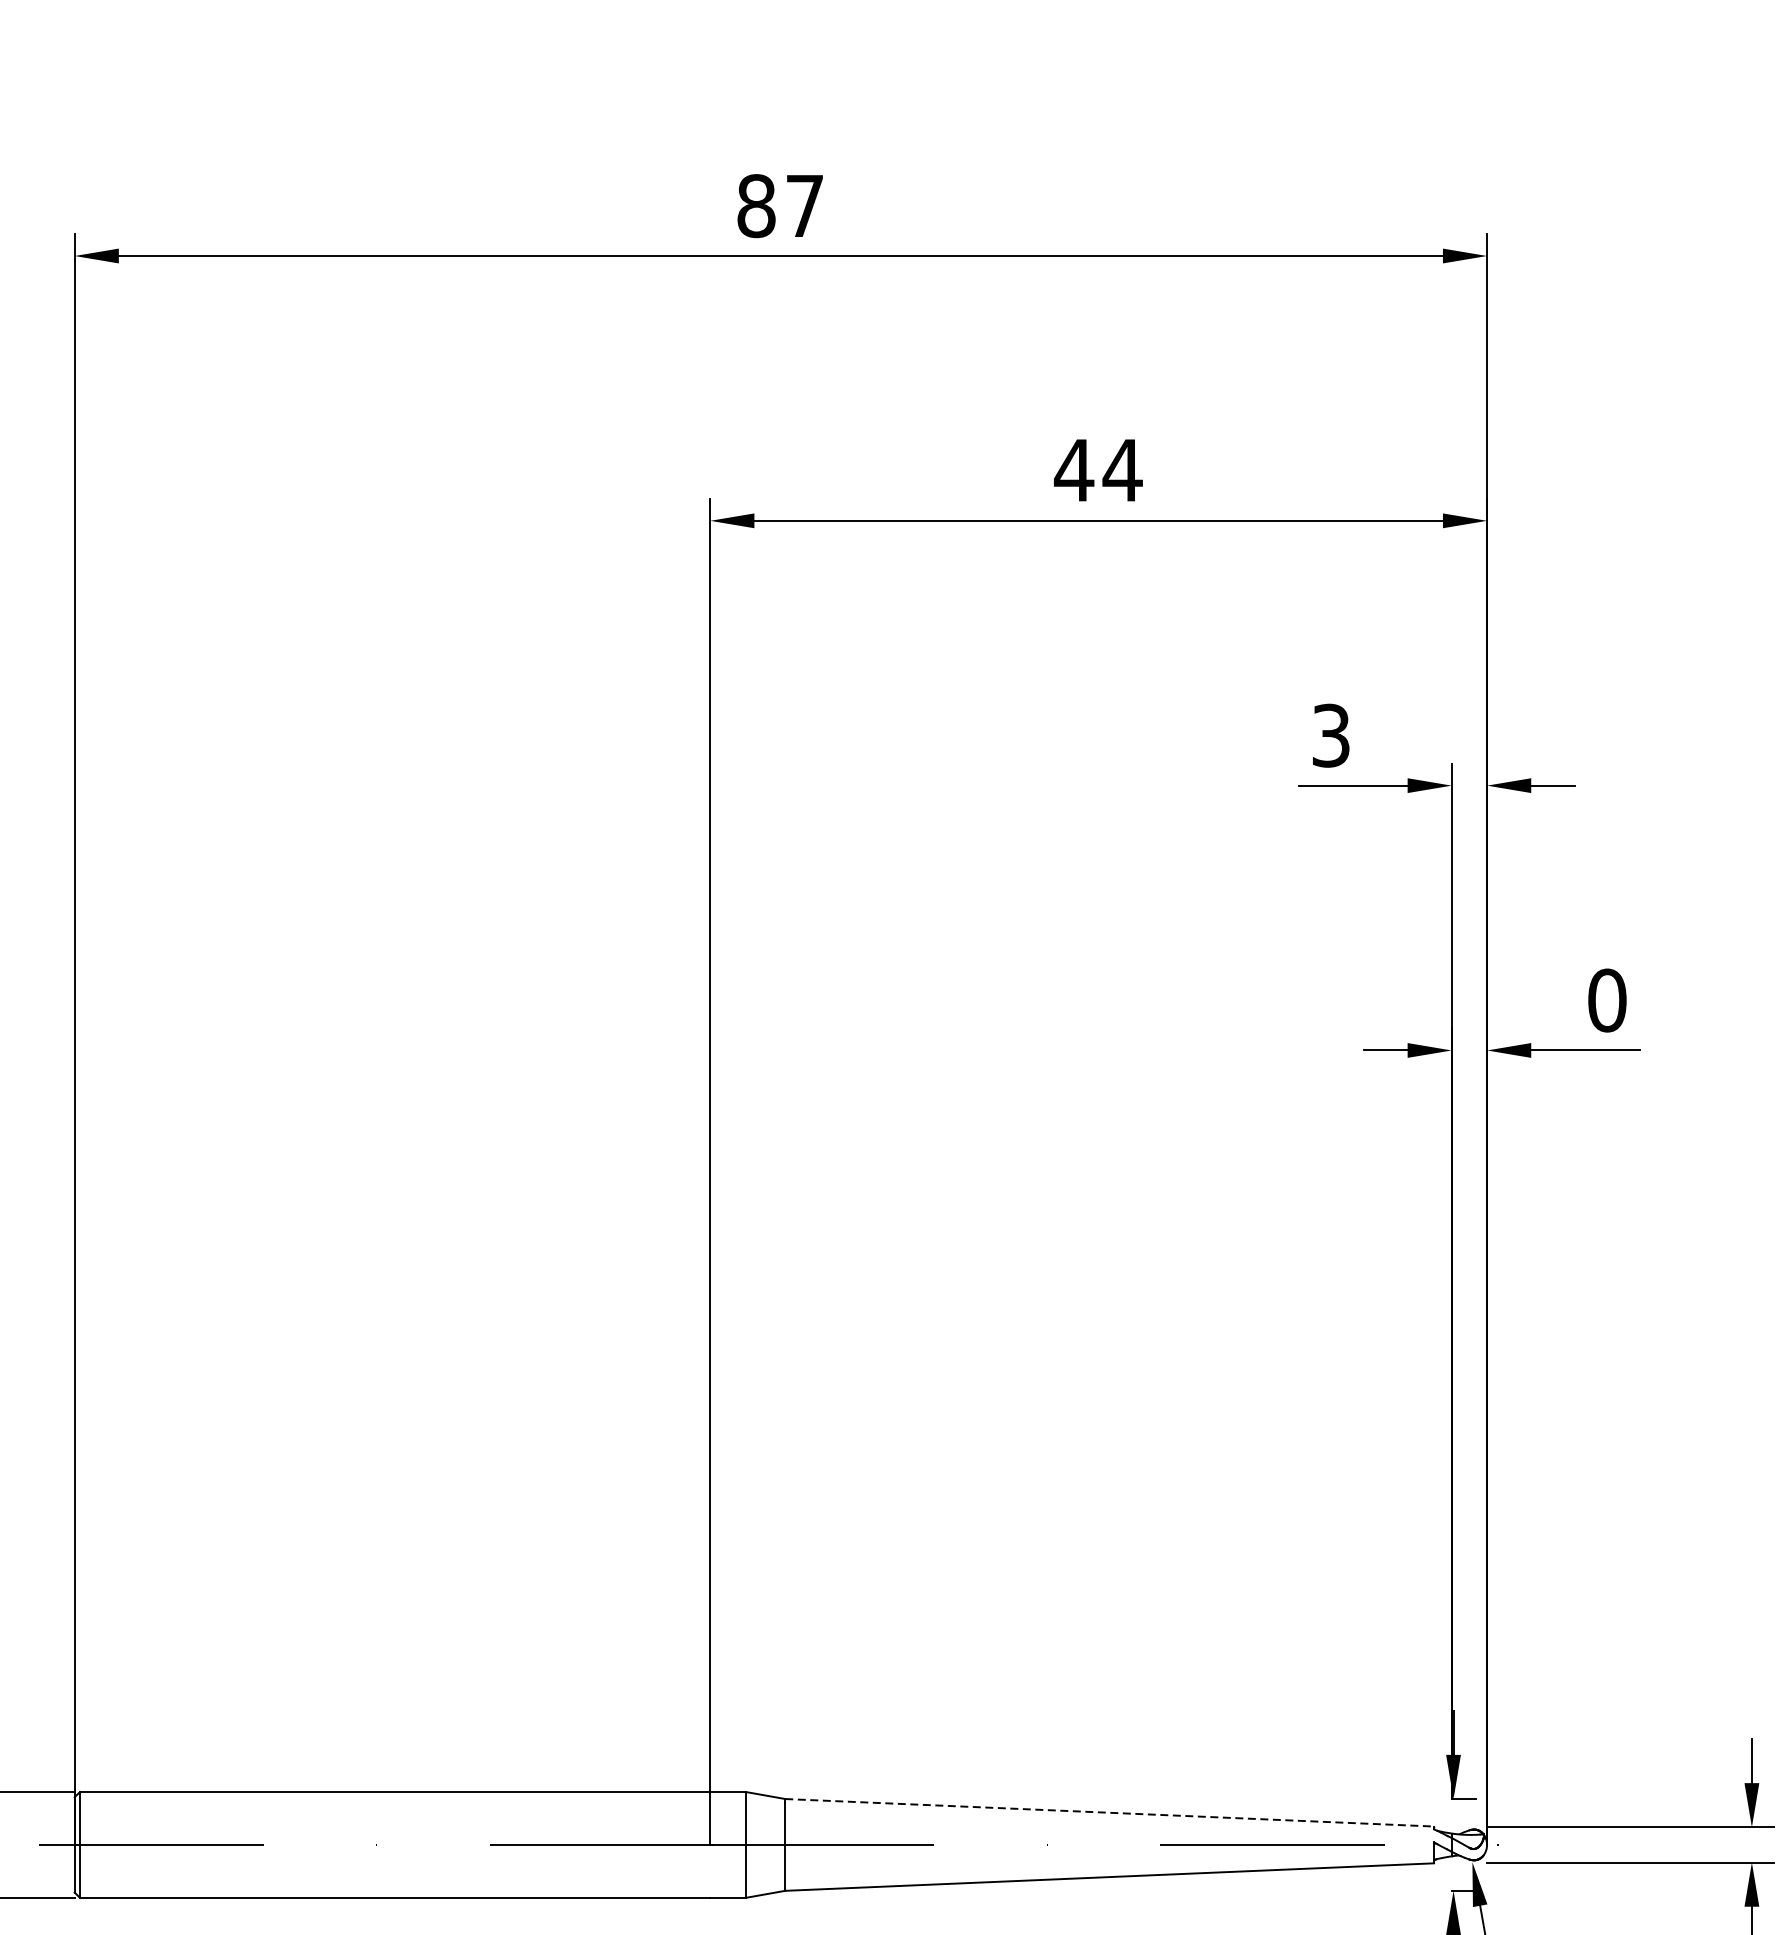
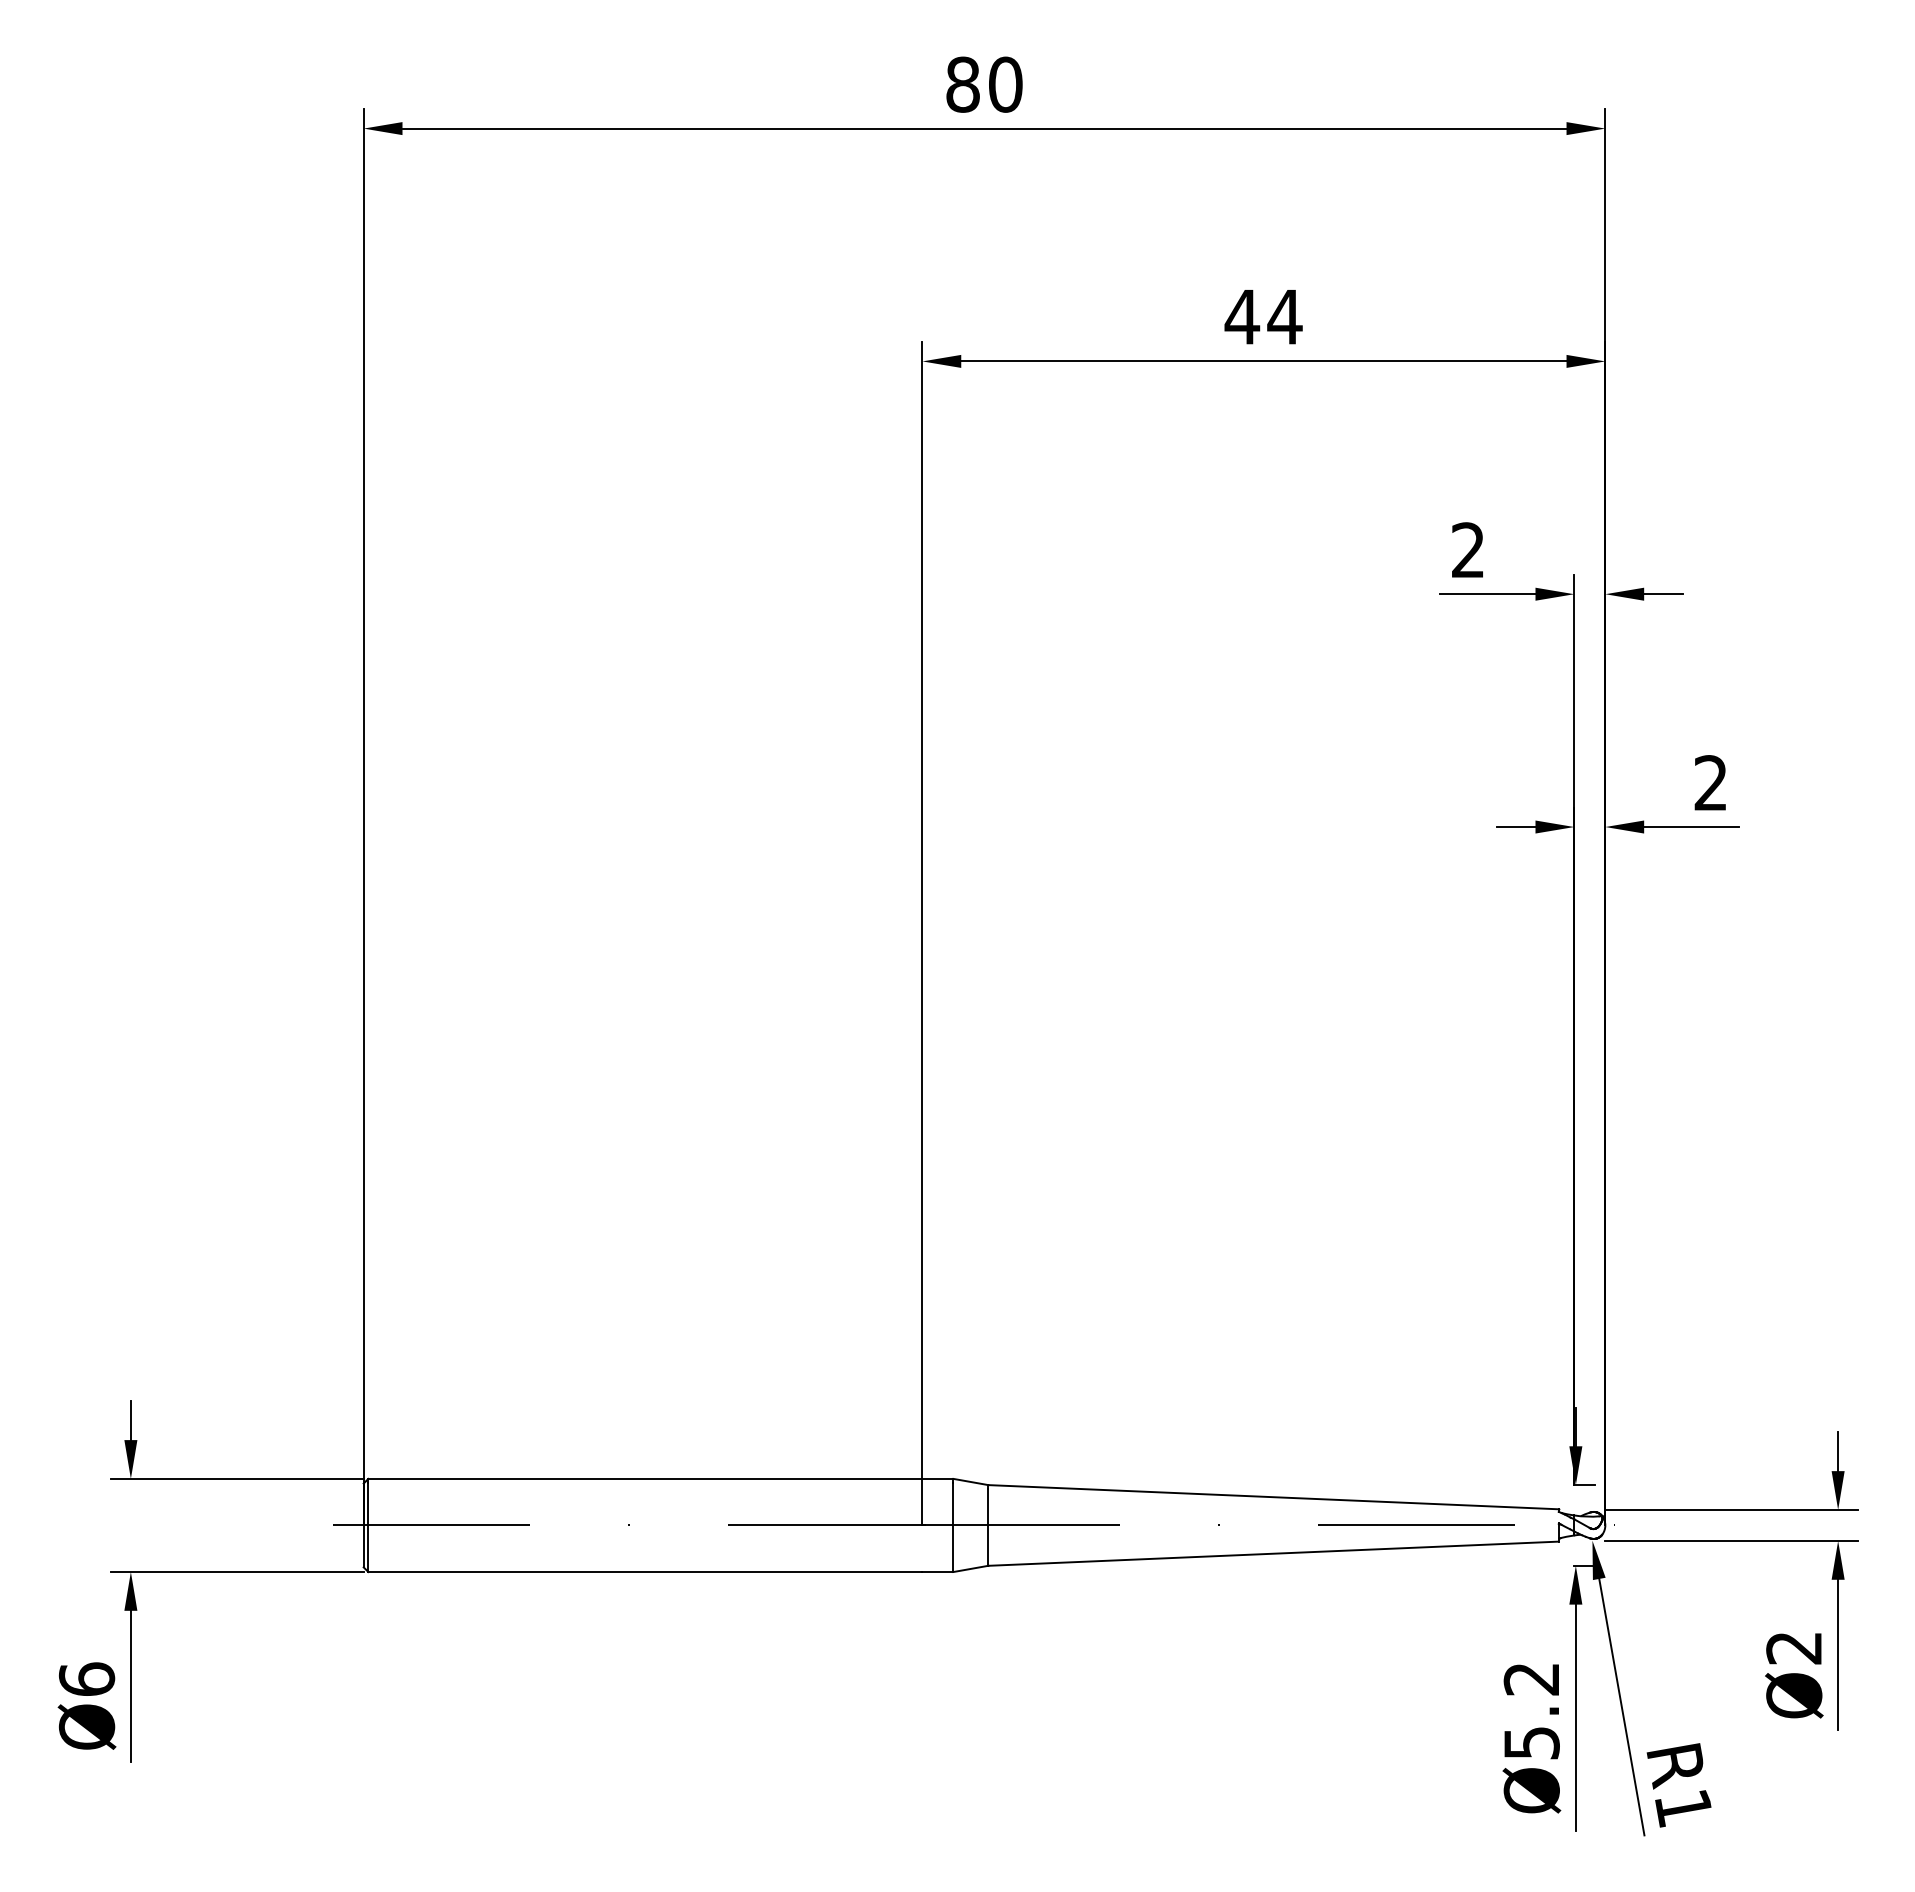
text: (804, 205) -> (1005, 84), 87 -> 80
text: (1331, 735) -> (1468, 550), 3 -> 2
text: (1606, 1000) -> (1710, 783), 0 -> 2
line: (1110, 1813) -> (1274, 1497), dashed -> solid

